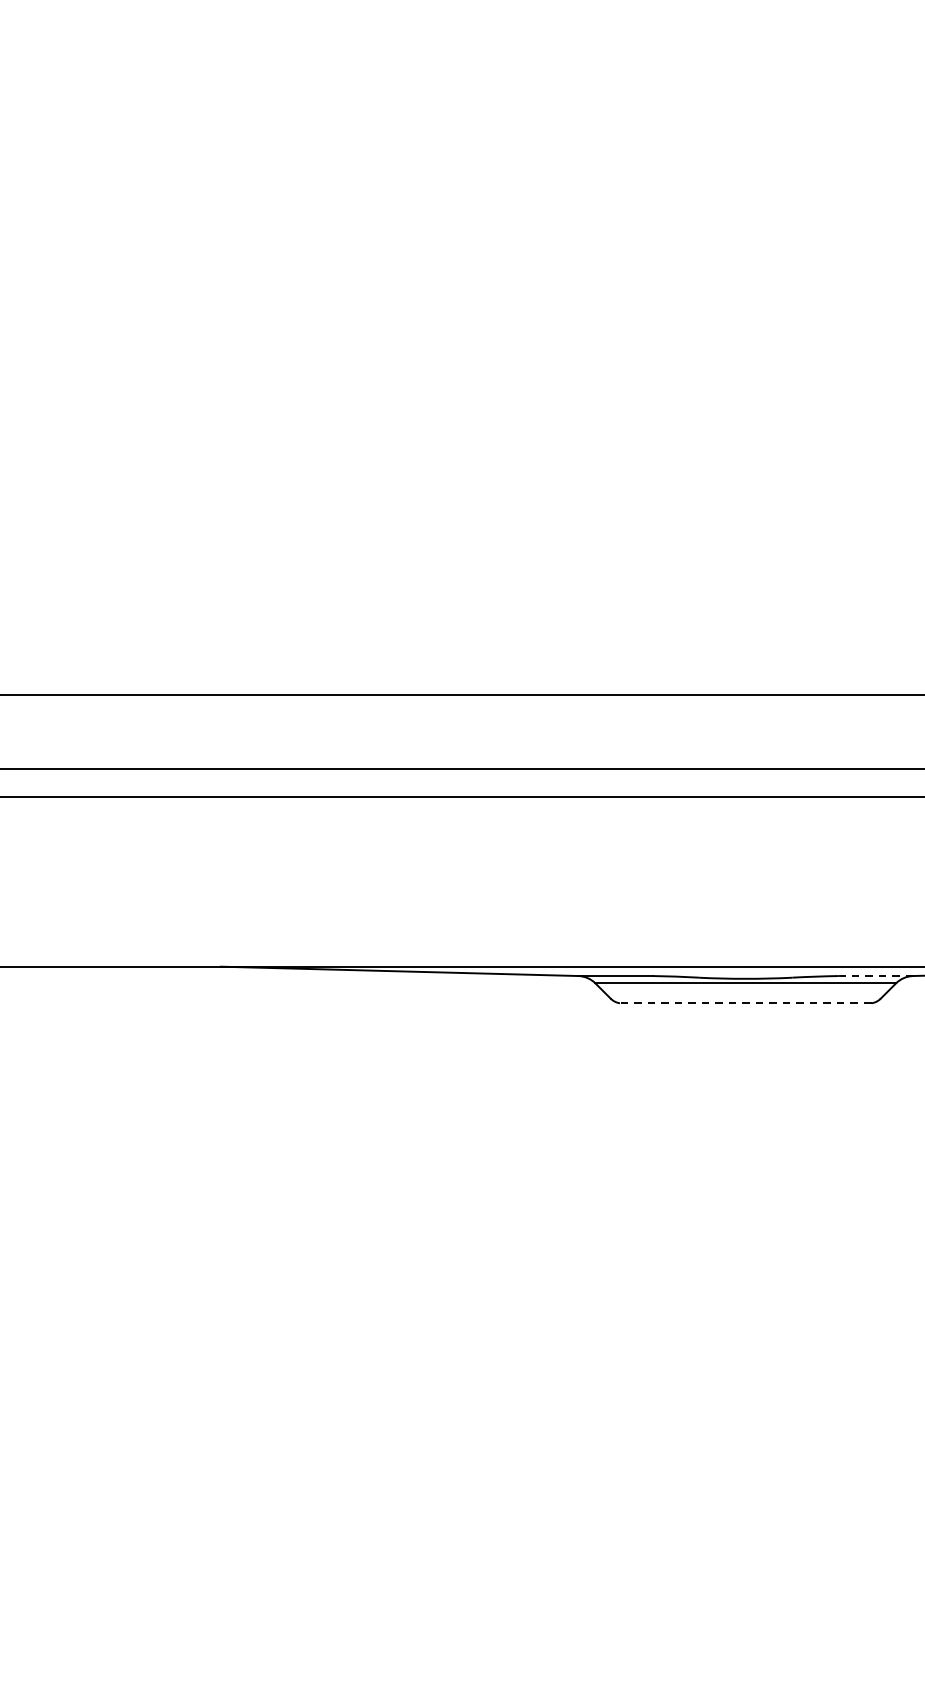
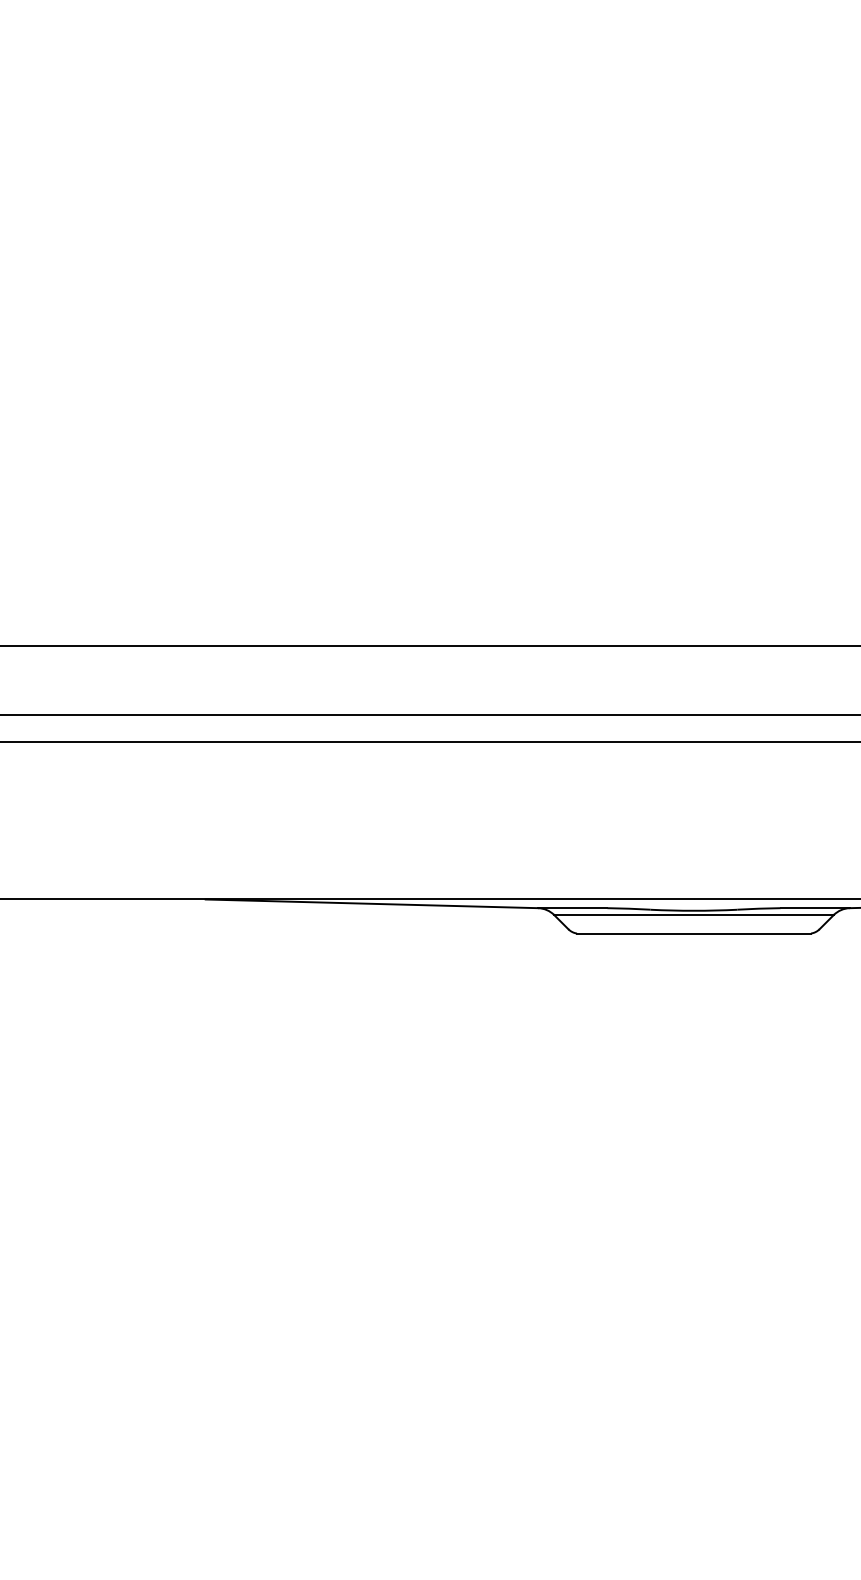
line: (876, 976) -> (815, 908), dashed -> solid
line: (745, 1003) -> (693, 933), dashed -> solid

